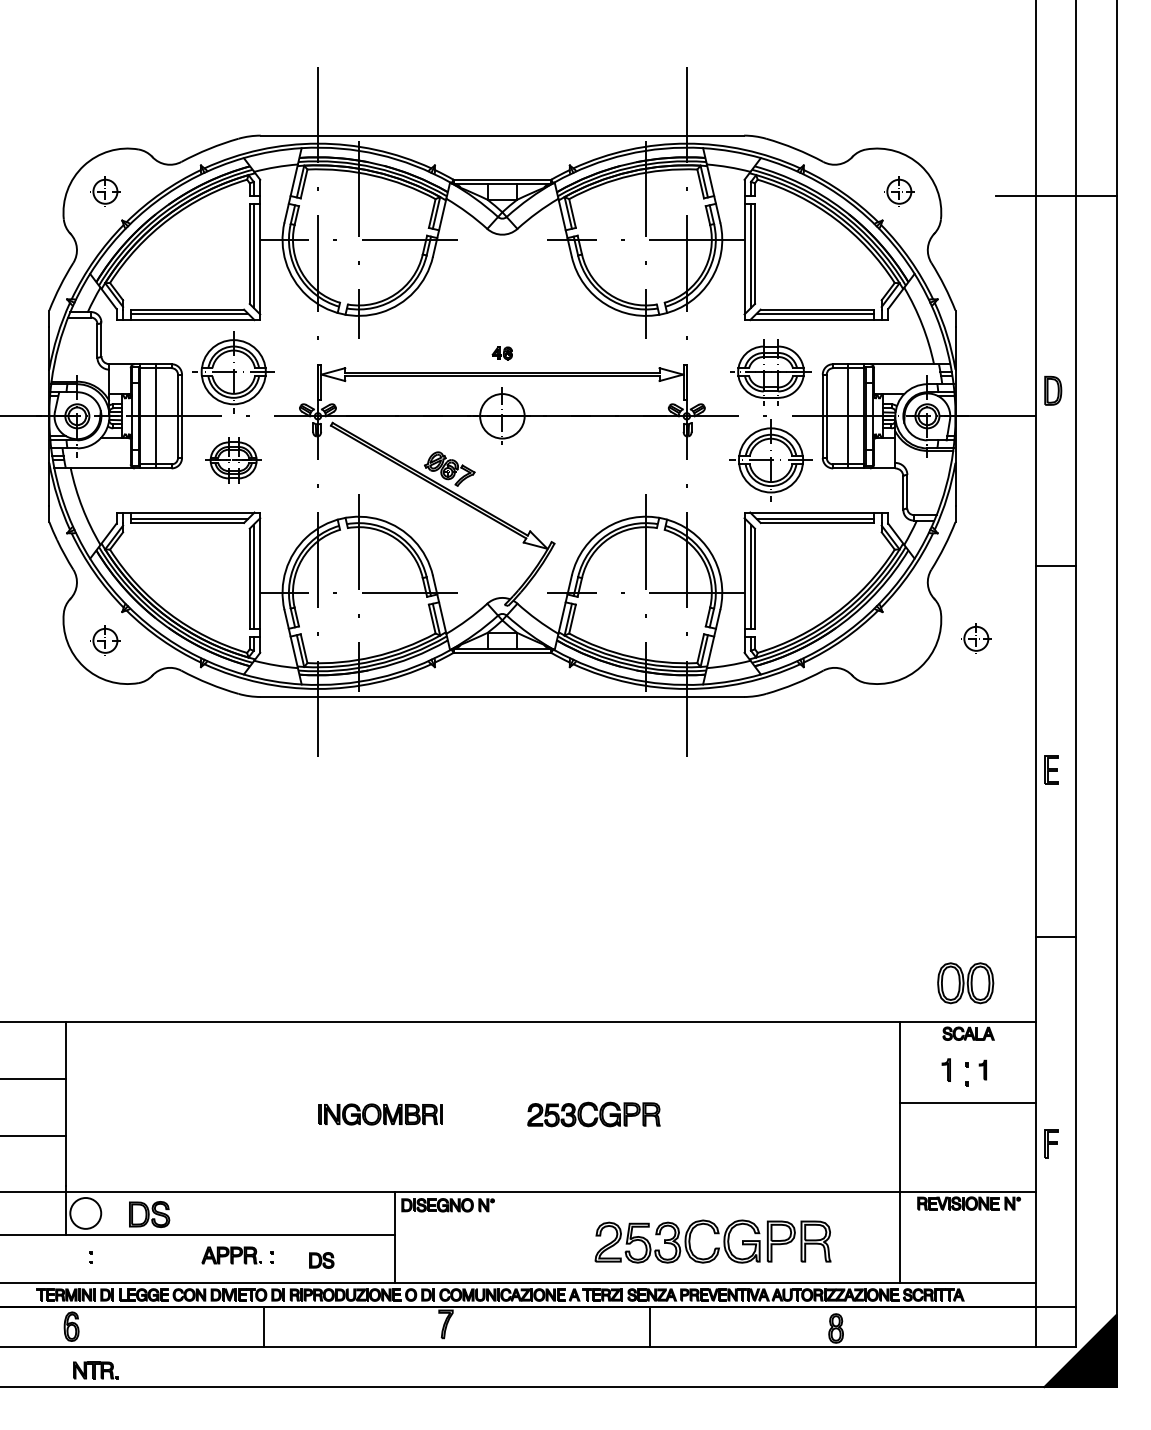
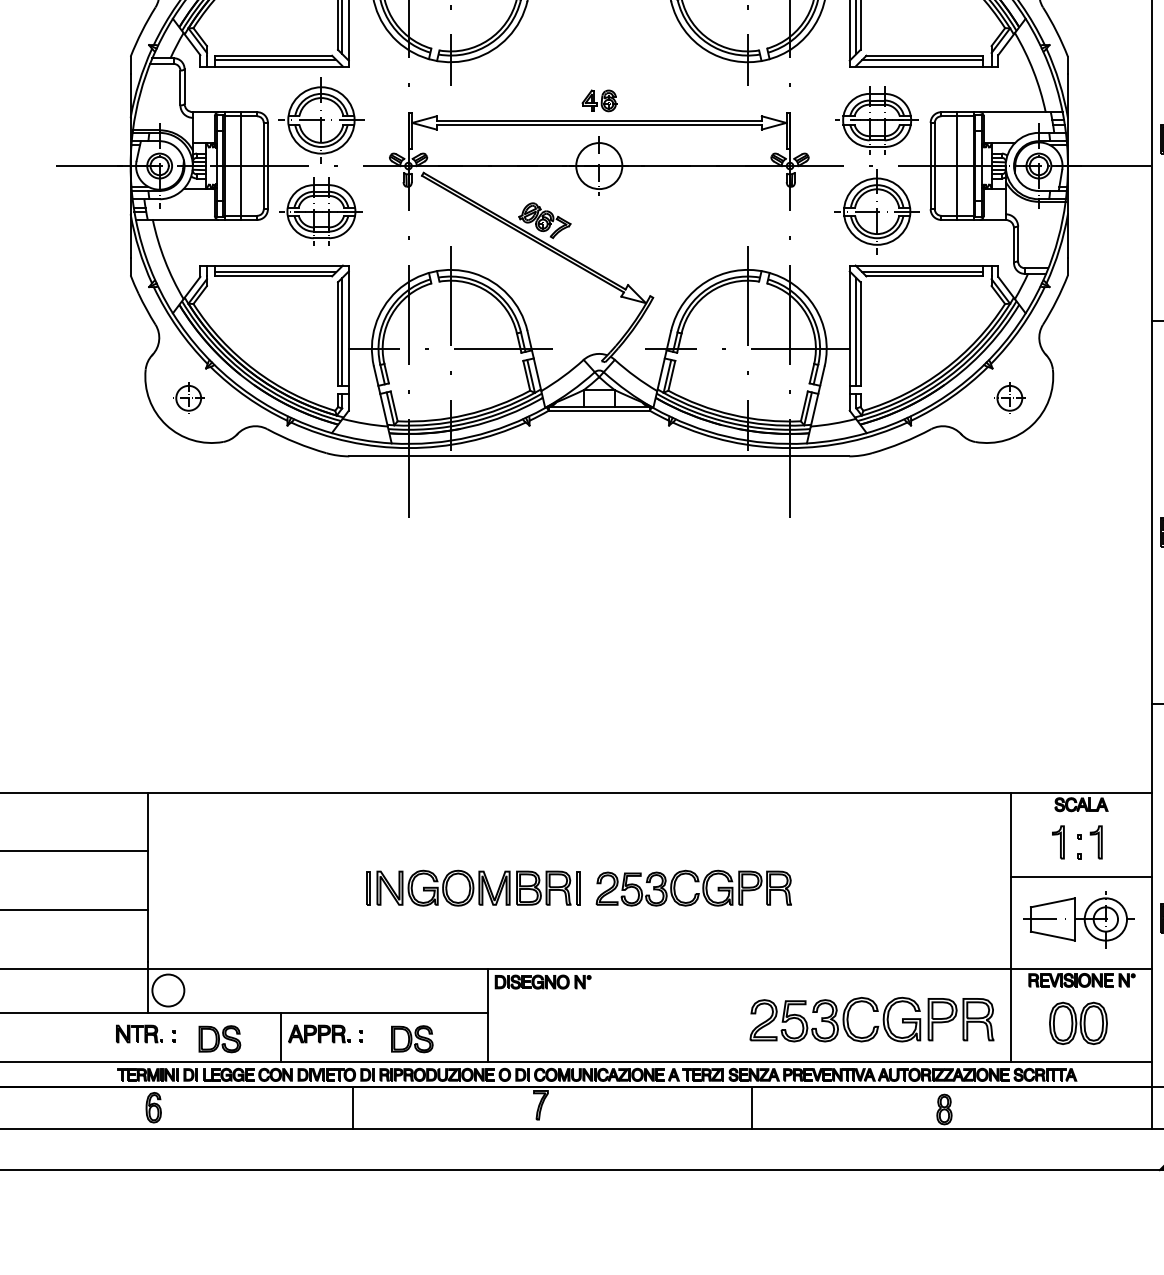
part: (502, 353) -> (599, 101), size x1.67
part: (233, 460) -> (321, 211), size x1.43
part: (976, 638) -> (1010, 397), moved
part: (965, 983) -> (1078, 1023), moved
part: (946, 1069) -> (1058, 841), size x1.43
part: (982, 1069) -> (1095, 841), size x1.67
part: (380, 1114) -> (473, 888), size x1.67
part: (593, 1114) -> (693, 888), size x1.43
part: (965, 1144) -> (1078, 919), added
part: (149, 1214) -> (219, 1039), moved
part: (715, 1247) -> (874, 1025), moved
line: (194, 1258) -> (280, 1037), added
part: (321, 1260) -> (412, 1039), size x1.67
part: (95, 1370) -> (139, 1034), moved

